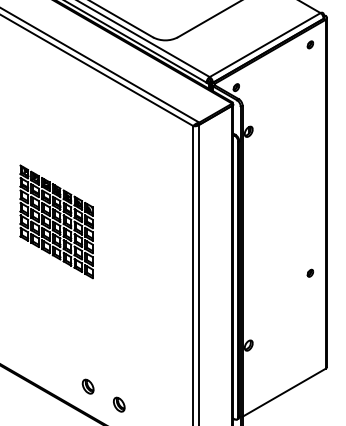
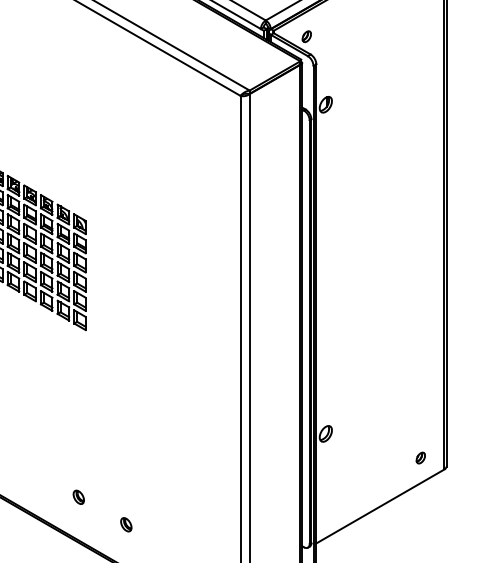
part: (310, 272) -> (420, 456), moved
part: (88, 386) -> (79, 496), size x0.62
part: (118, 404) -> (125, 524), size x0.62

